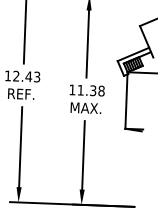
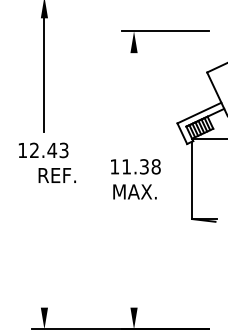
line: (88, 43) -> (134, 100), removed
text: (20, 94) -> (56, 175), moved
line: (20, 146) -> (44, 250), removed
line: (83, 155) -> (134, 258), removed

